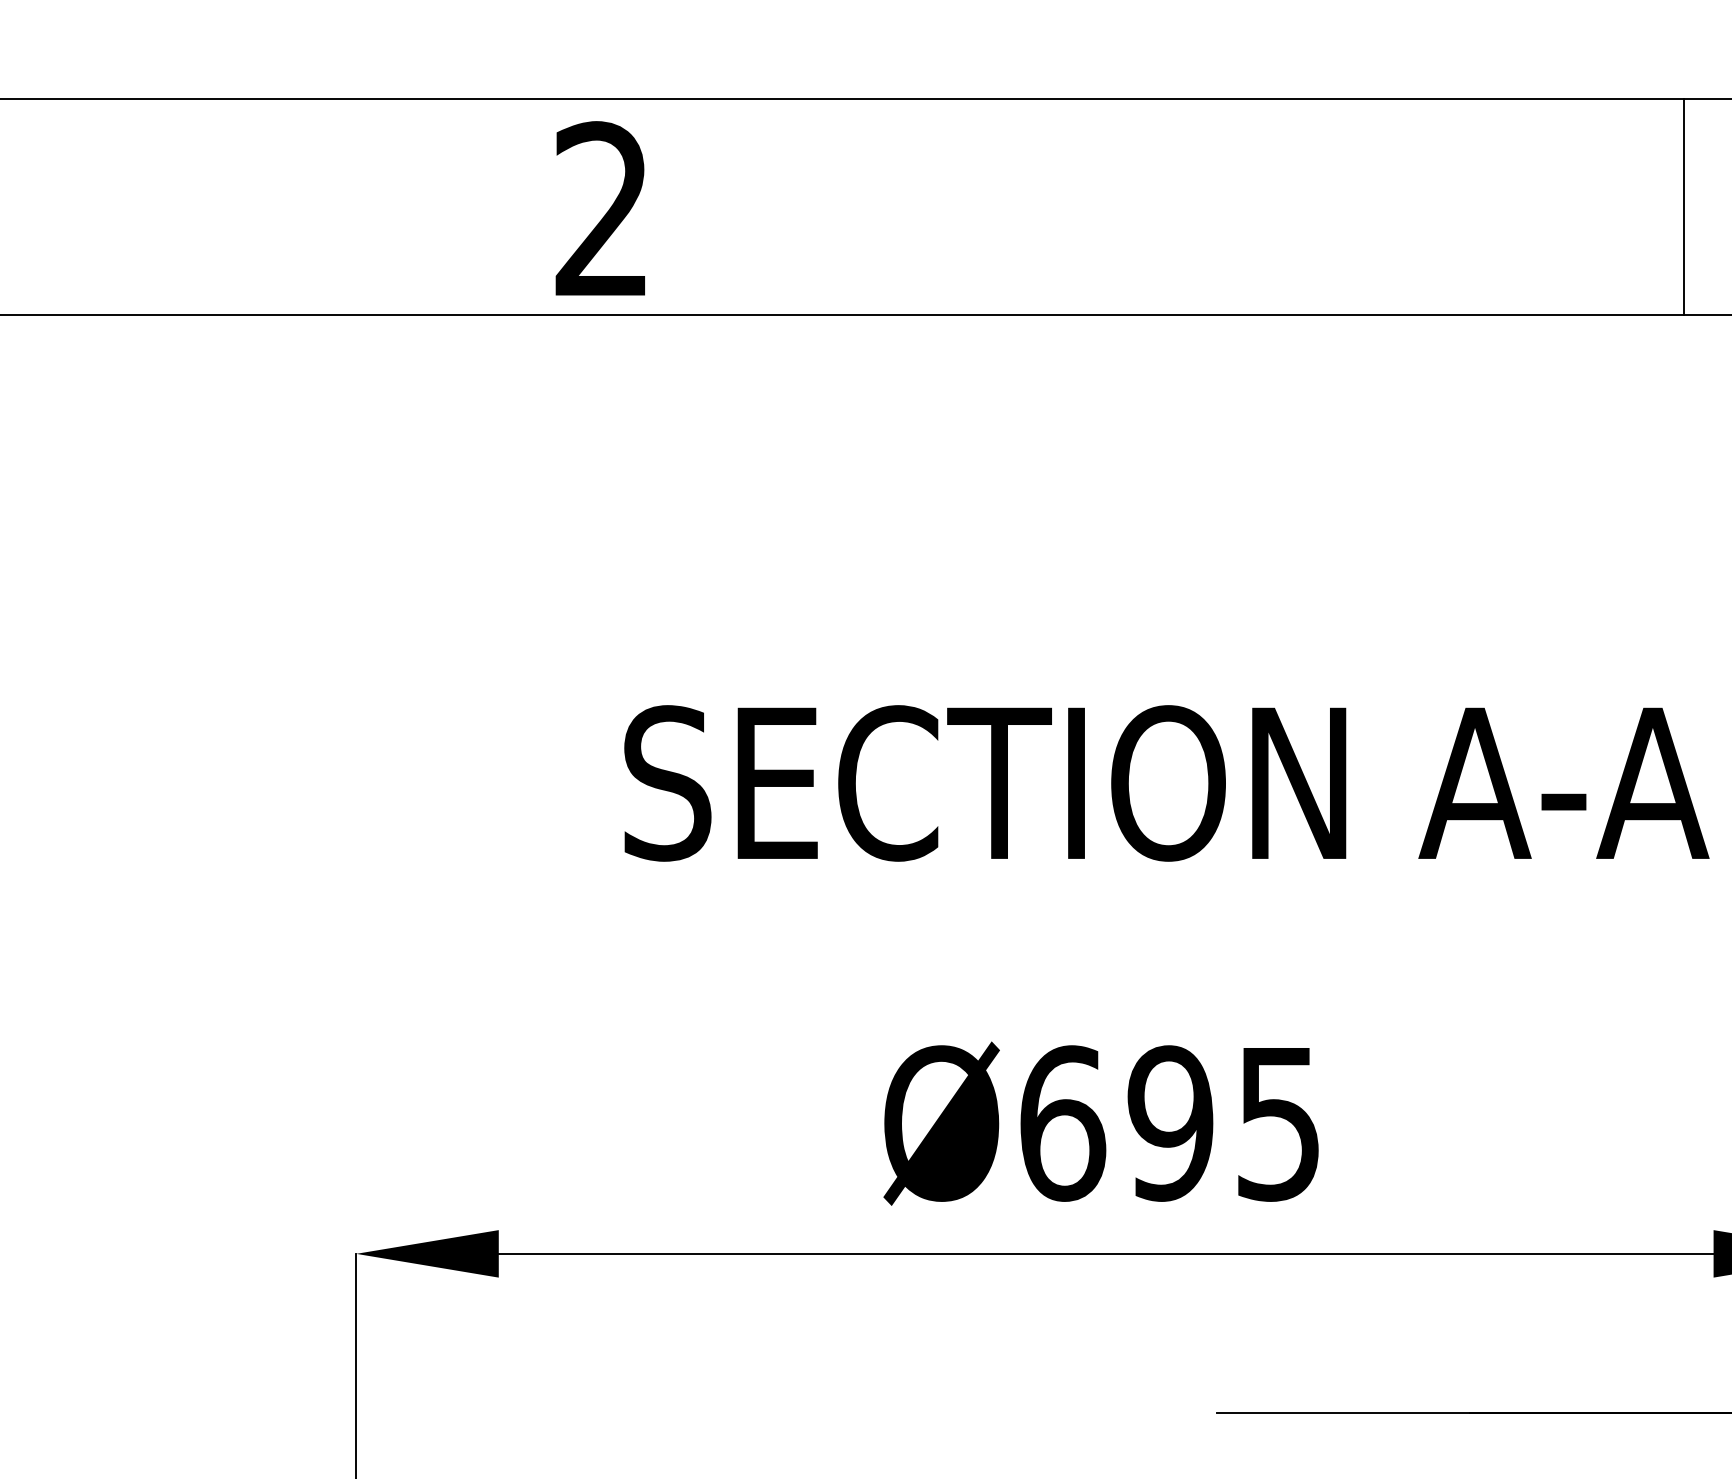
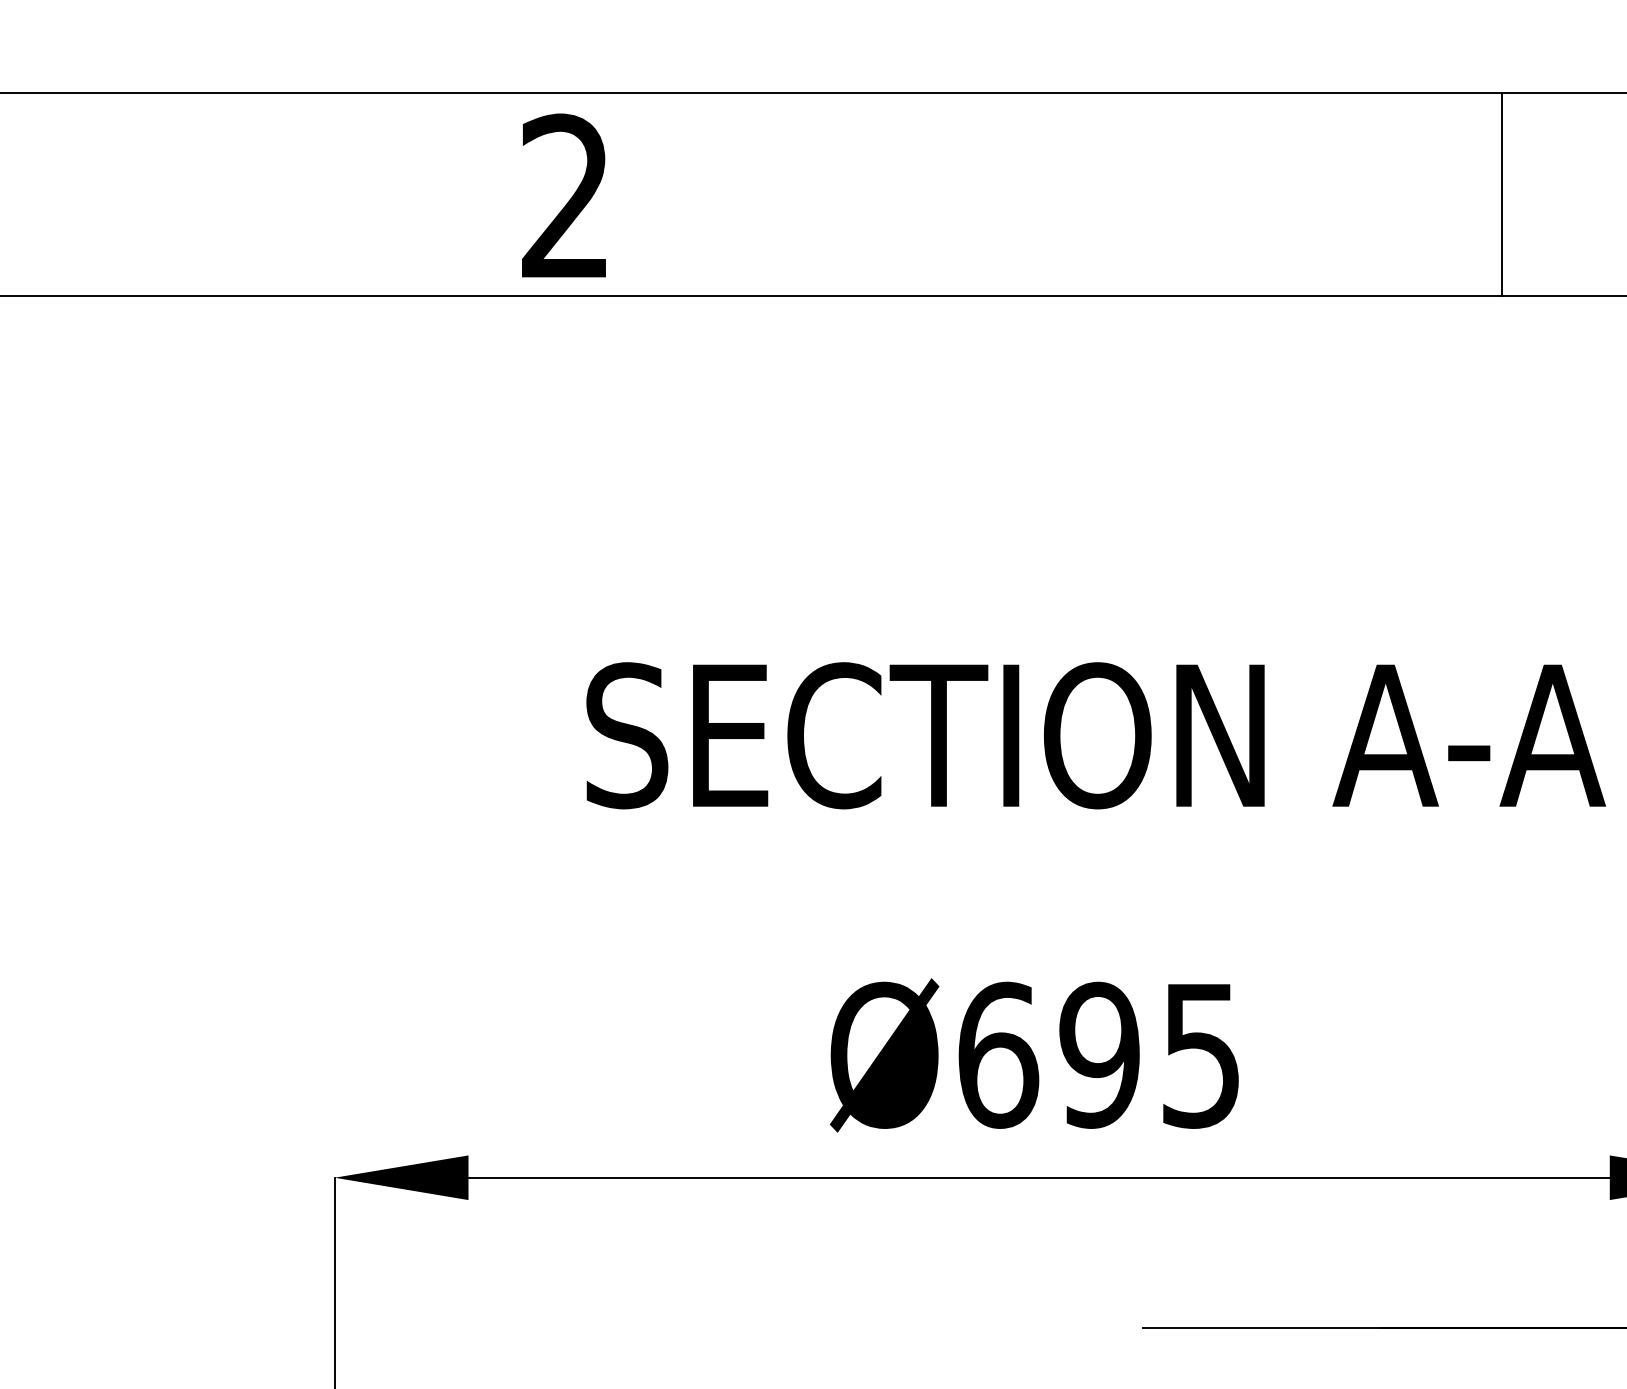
line: (1683, 207) -> (1501, 194), moved

